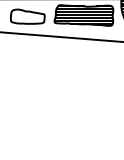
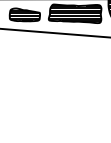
hatch: (27, 17) -> (24, 15), added

